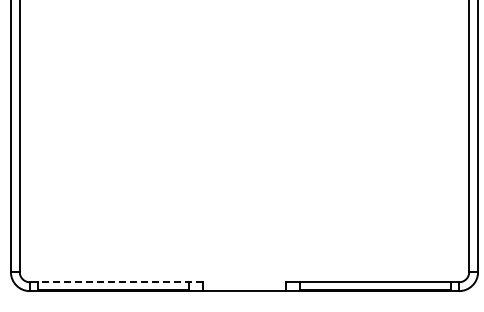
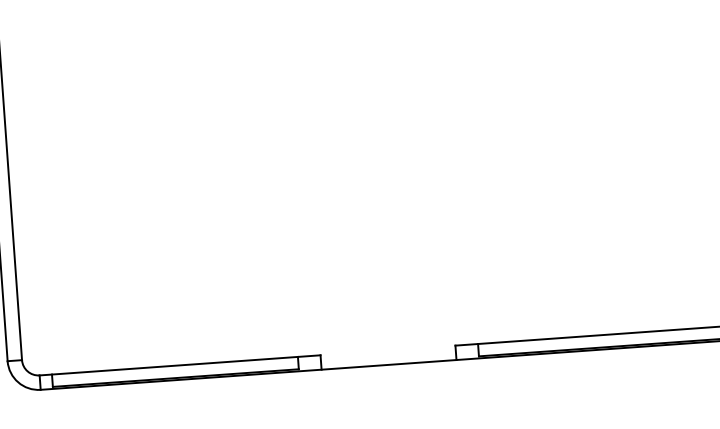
line: (116, 282) -> (180, 365), dashed -> solid

